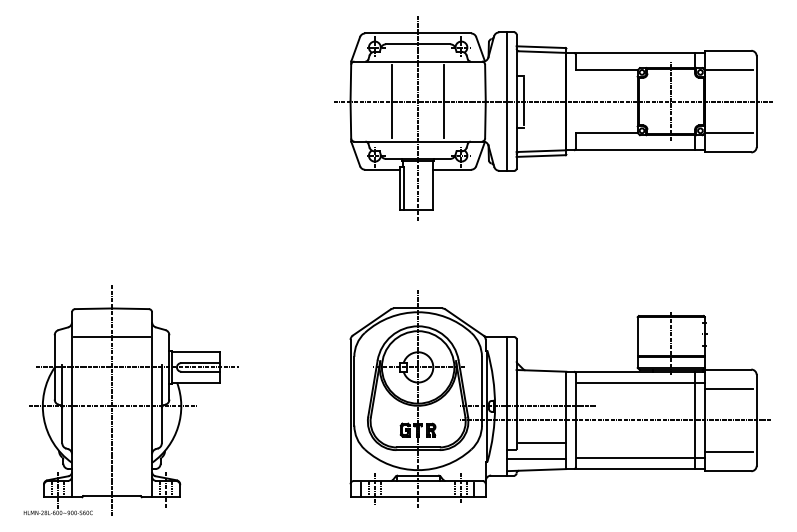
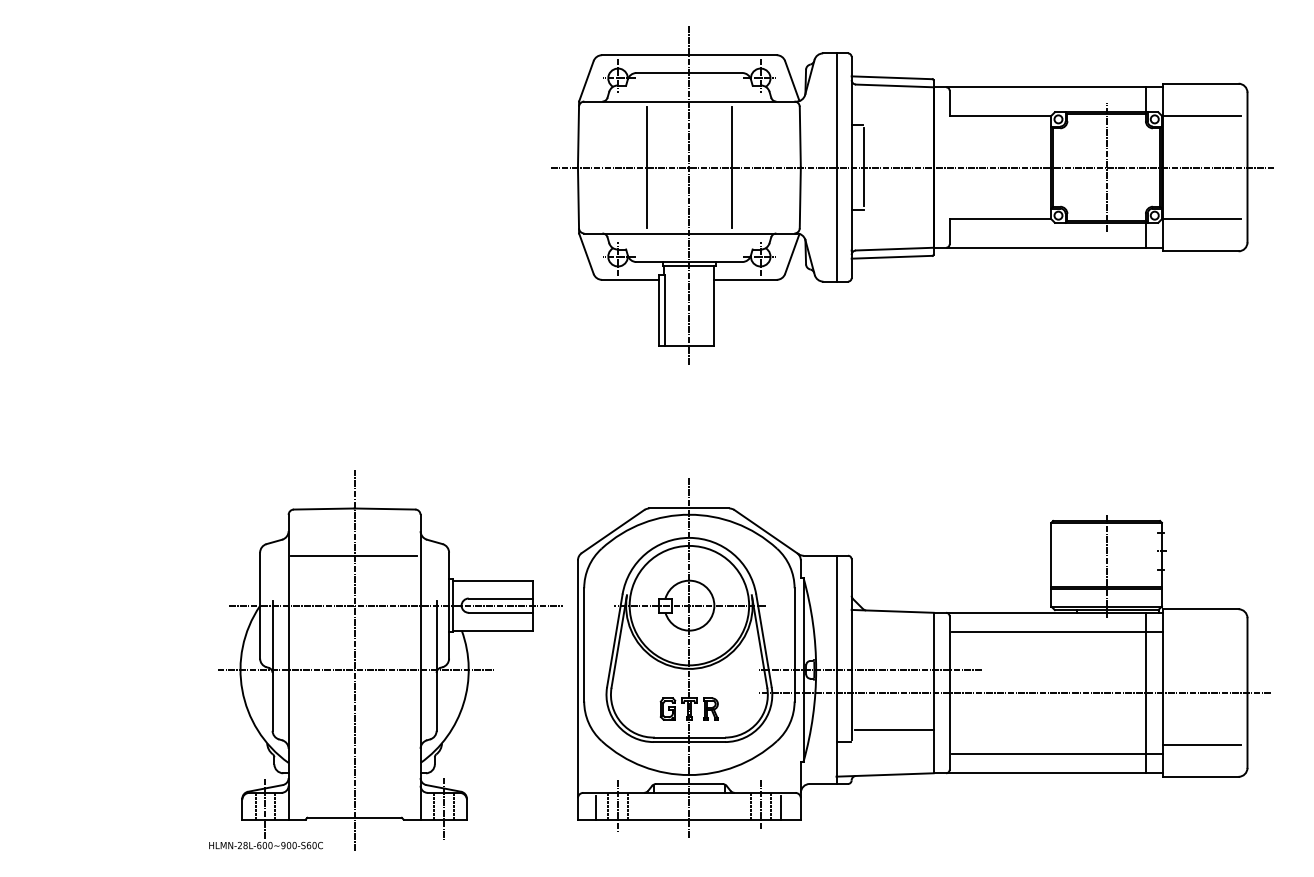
line: (728, 389) -> (1200, 642), removed
part: (130, 400) -> (385, 660), moved
line: (536, 458) -> (884, 755), removed

